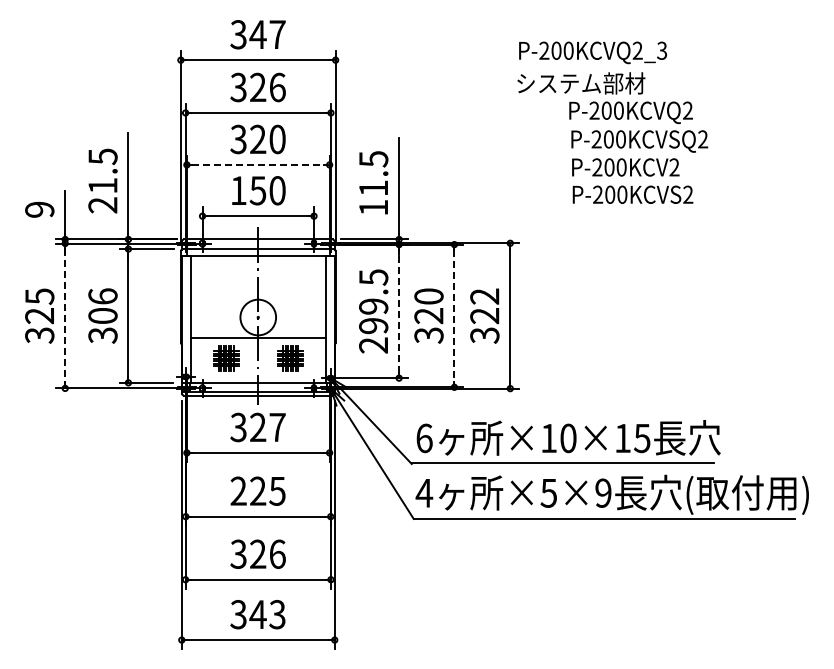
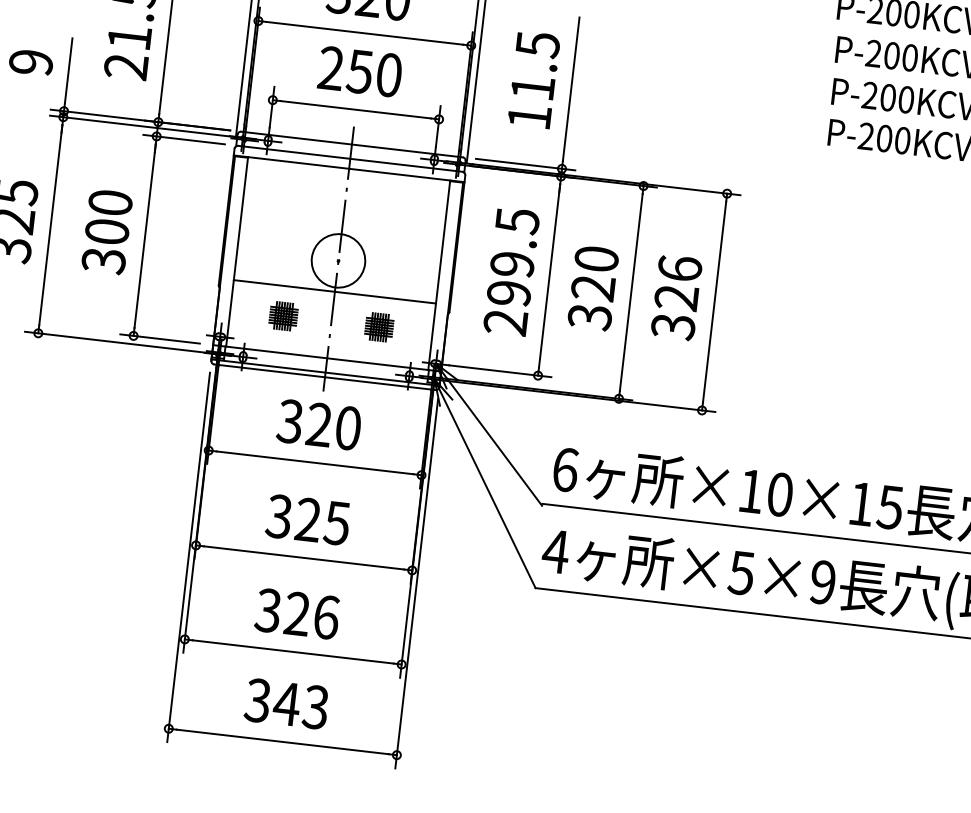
line: (258, 164) -> (365, 32), dashed -> solid
text: (238, 190) -> (330, 68), 150 -> 250
text: (102, 296) -> (109, 202), 306 -> 300
text: (484, 296) -> (679, 268), 322 -> 326
line: (399, 310) -> (550, 274), dashed -> solid
line: (454, 315) -> (631, 291), dashed -> solid
line: (65, 316) -> (51, 226), dashed -> solid
part: (225, 357) -> (282, 314), size x0.71
part: (289, 357) -> (378, 325), size x0.71
text: (277, 427) -> (348, 428), 327 -> 320
text: (238, 491) -> (278, 516), 225 -> 325

